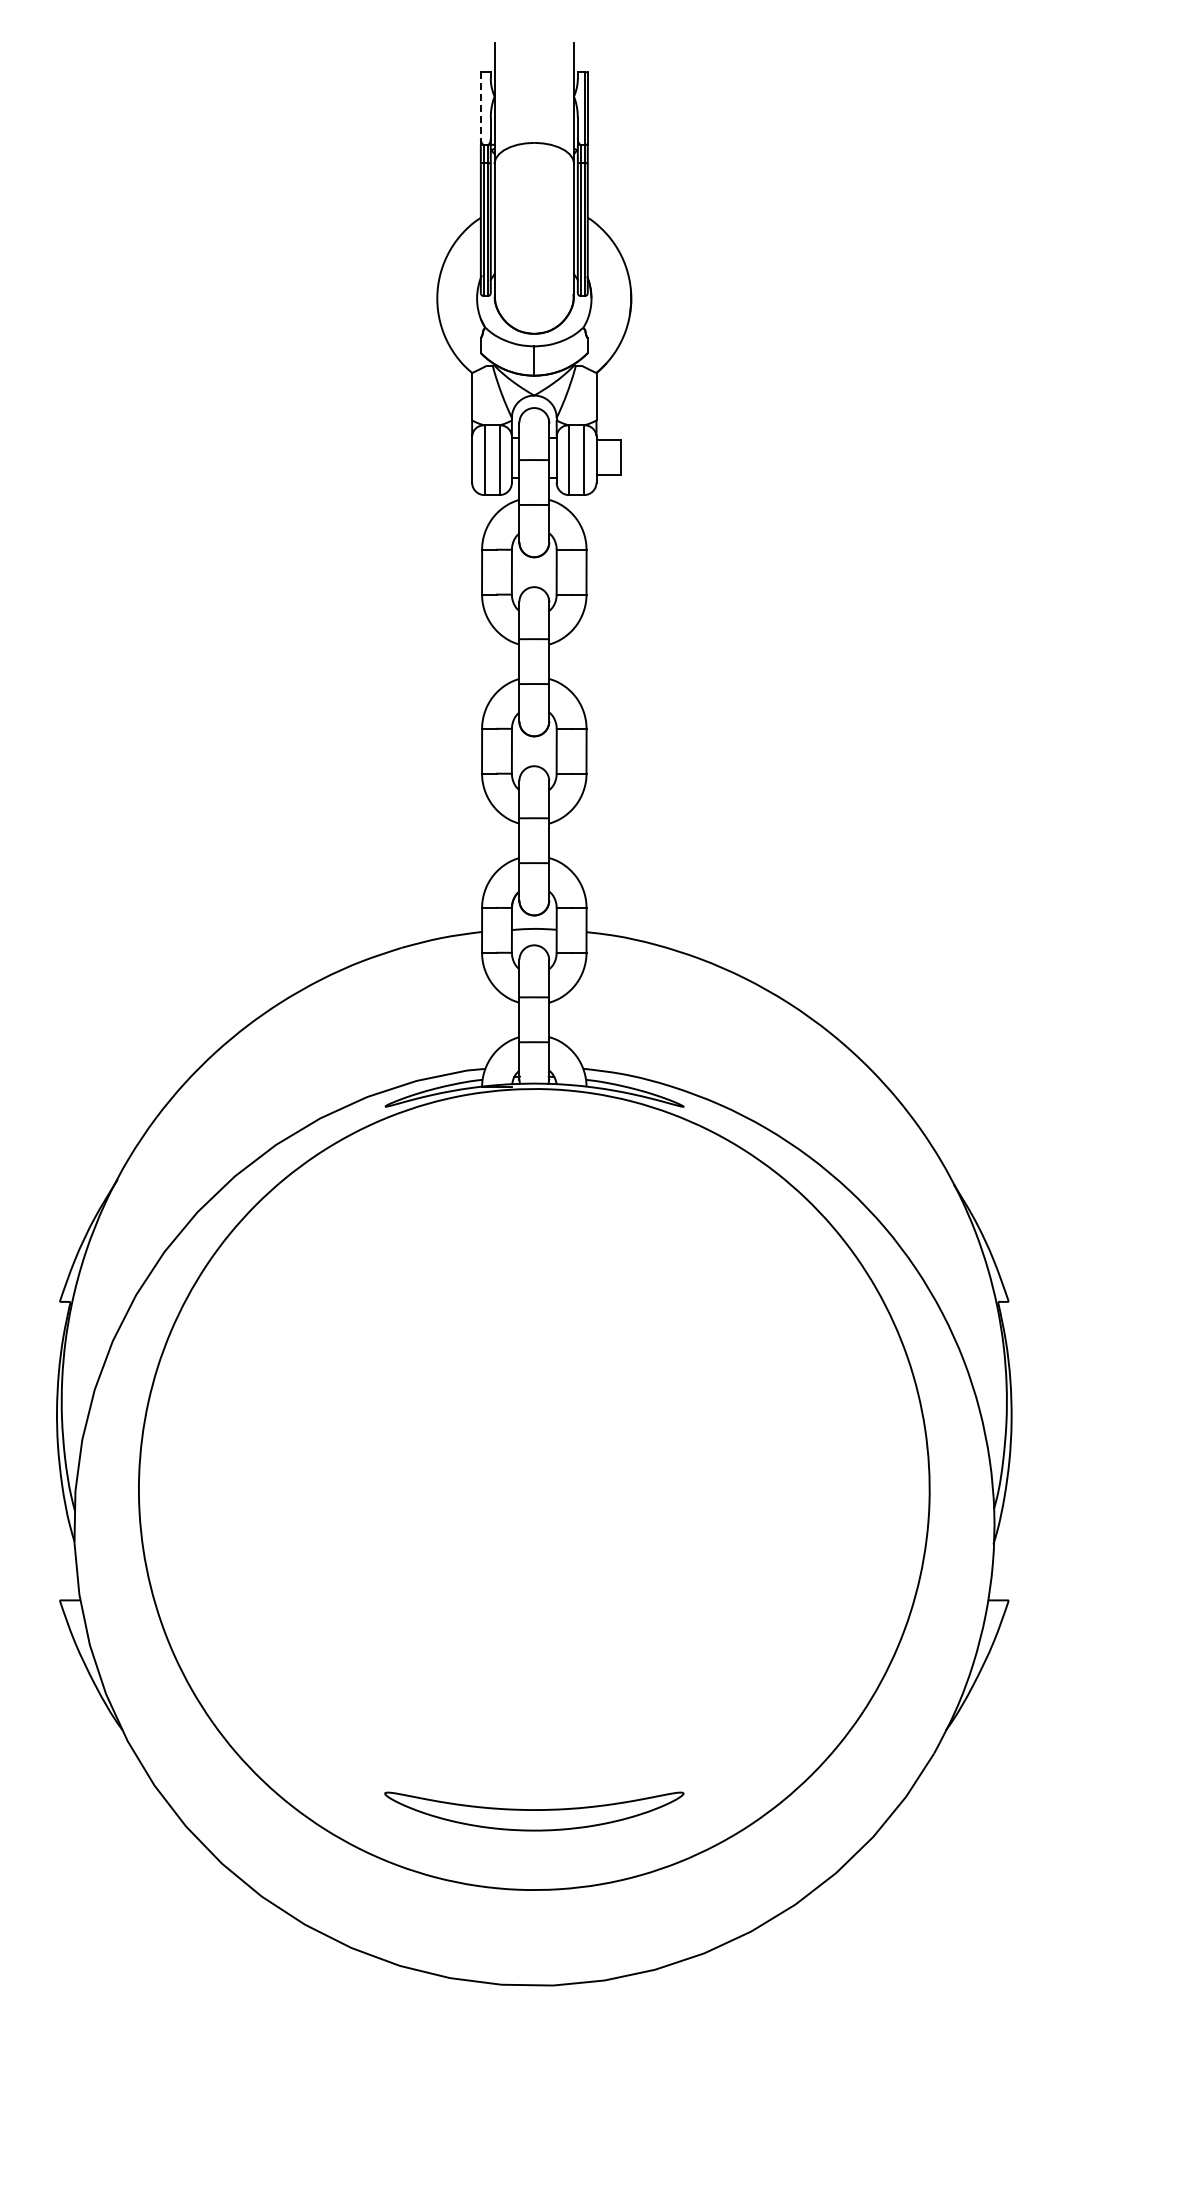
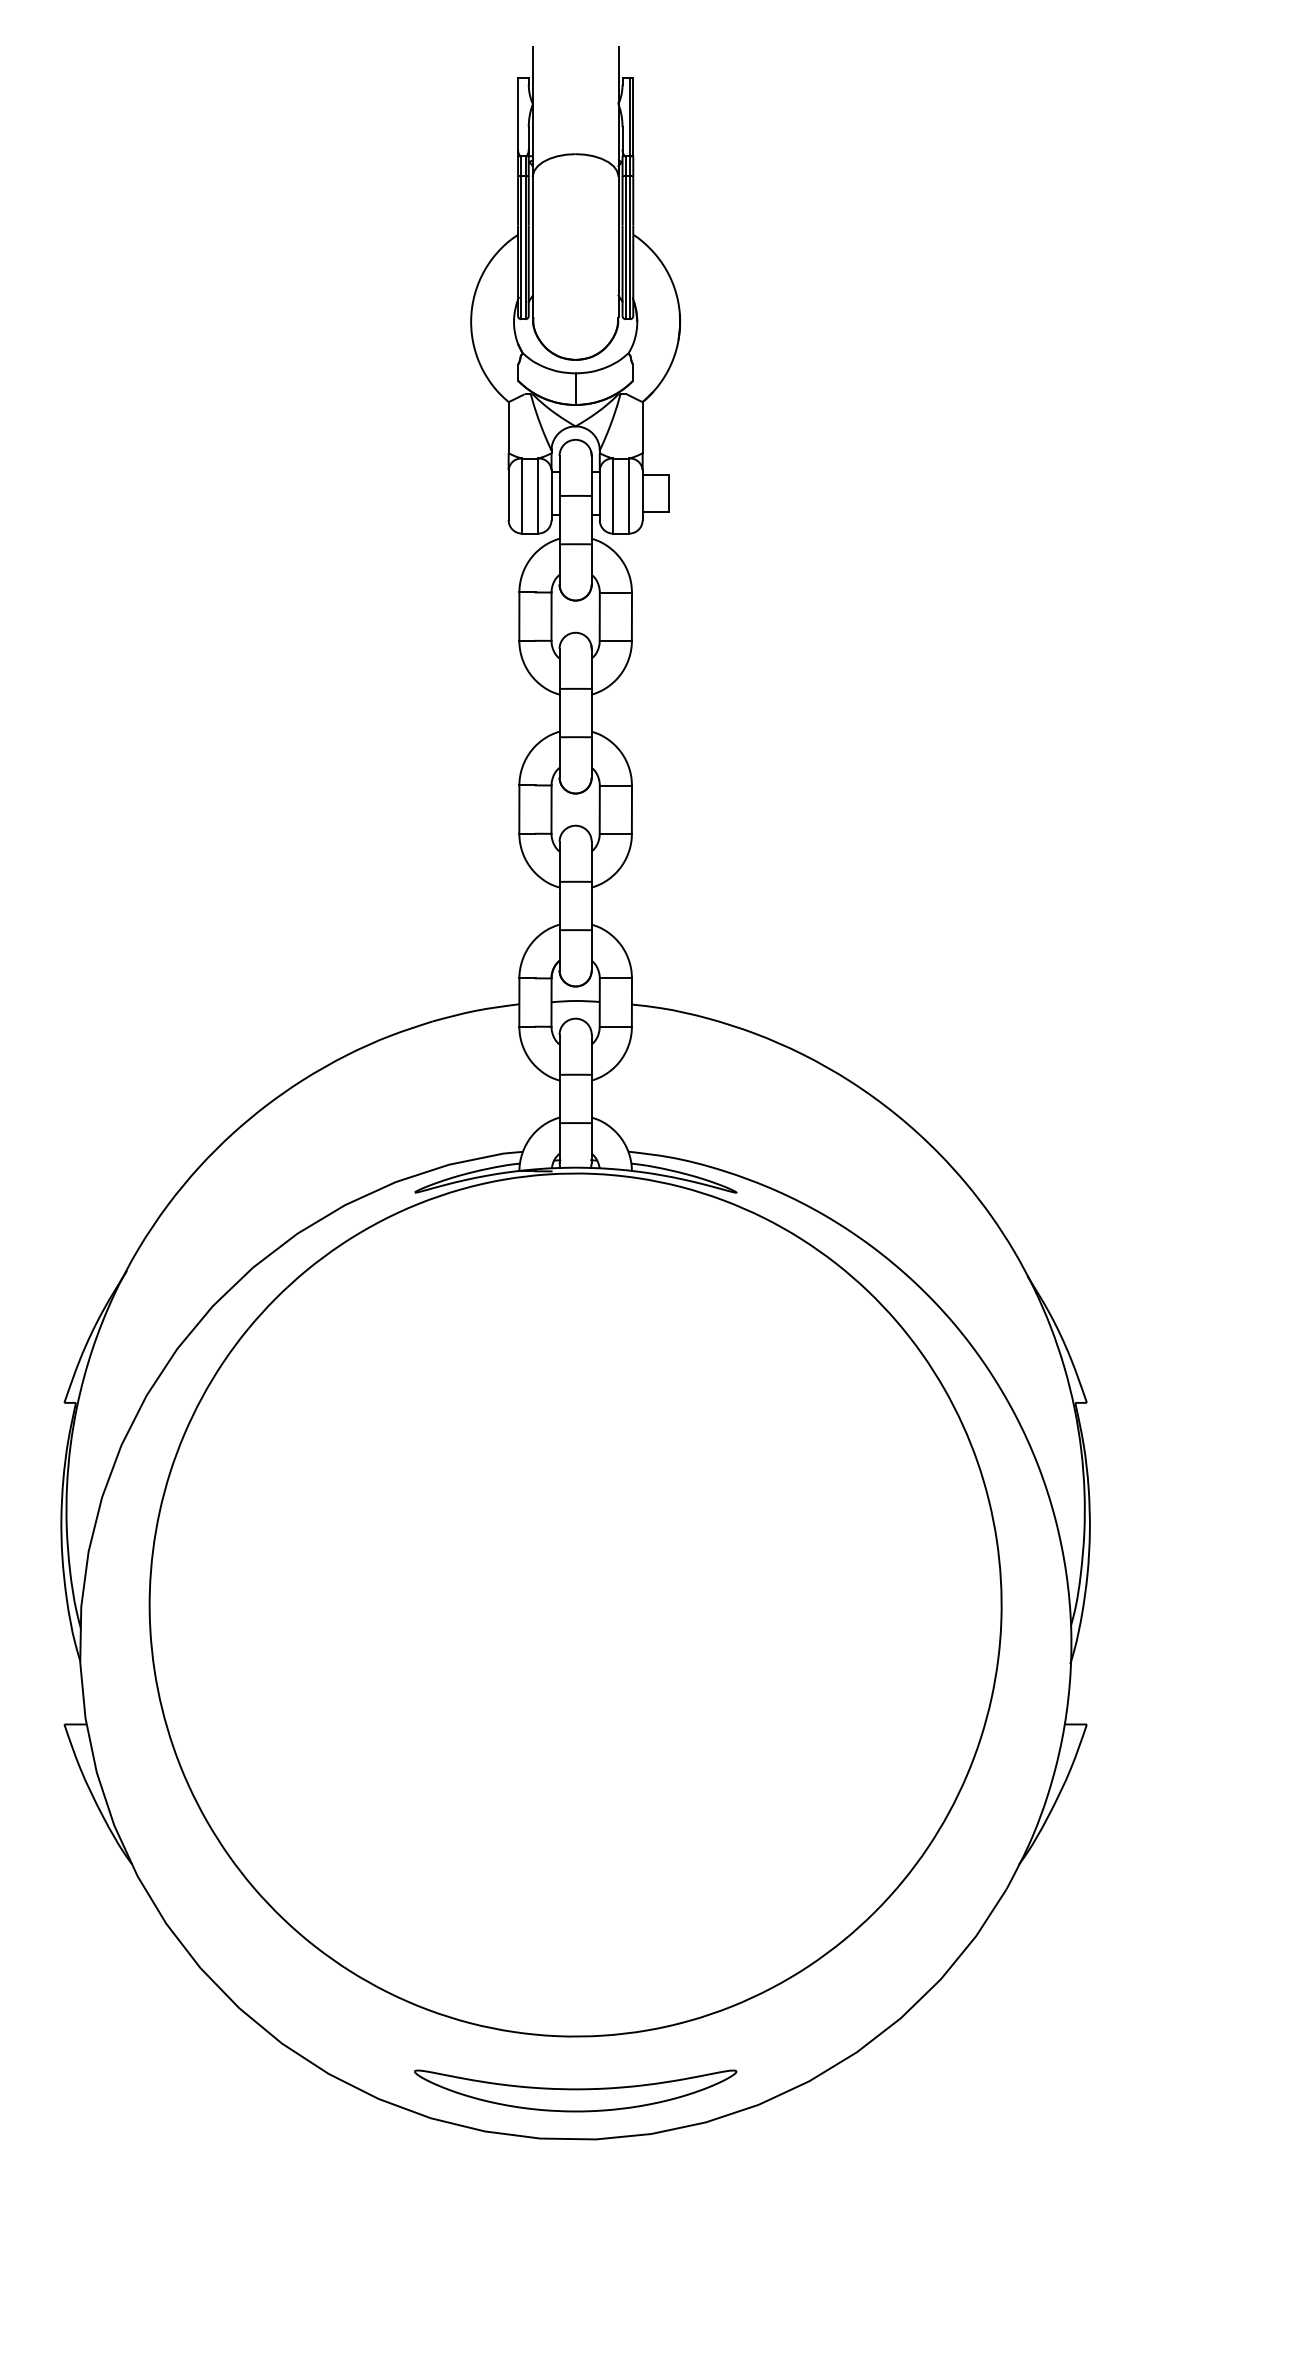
line: (480, 109) -> (517, 118), dashed -> solid
part: (534, 1811) -> (575, 2090), moved

